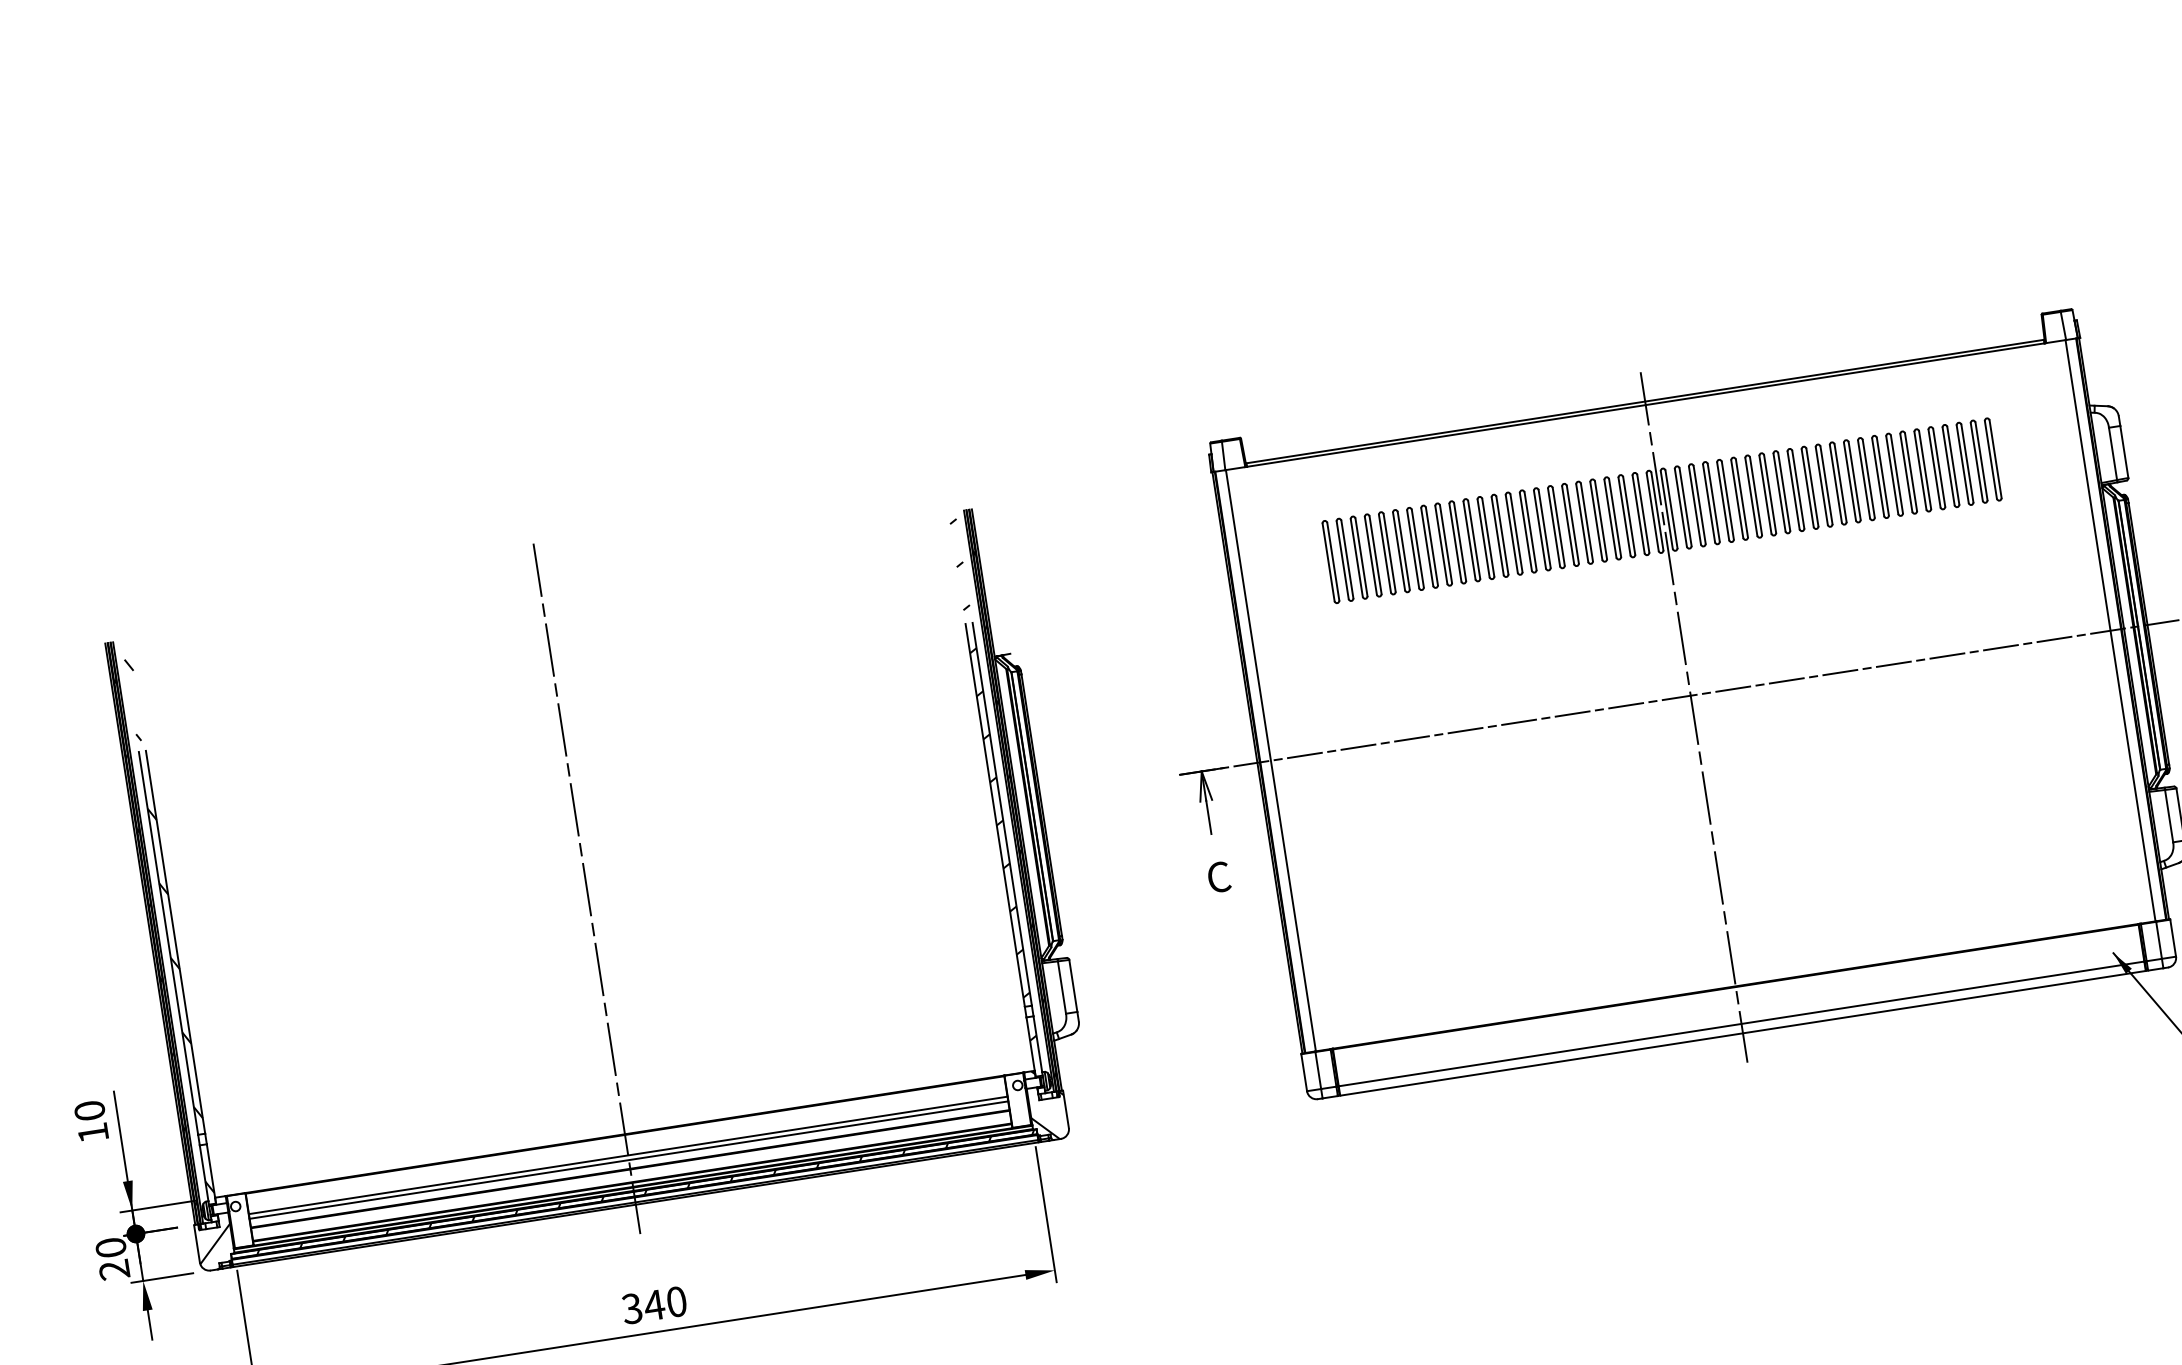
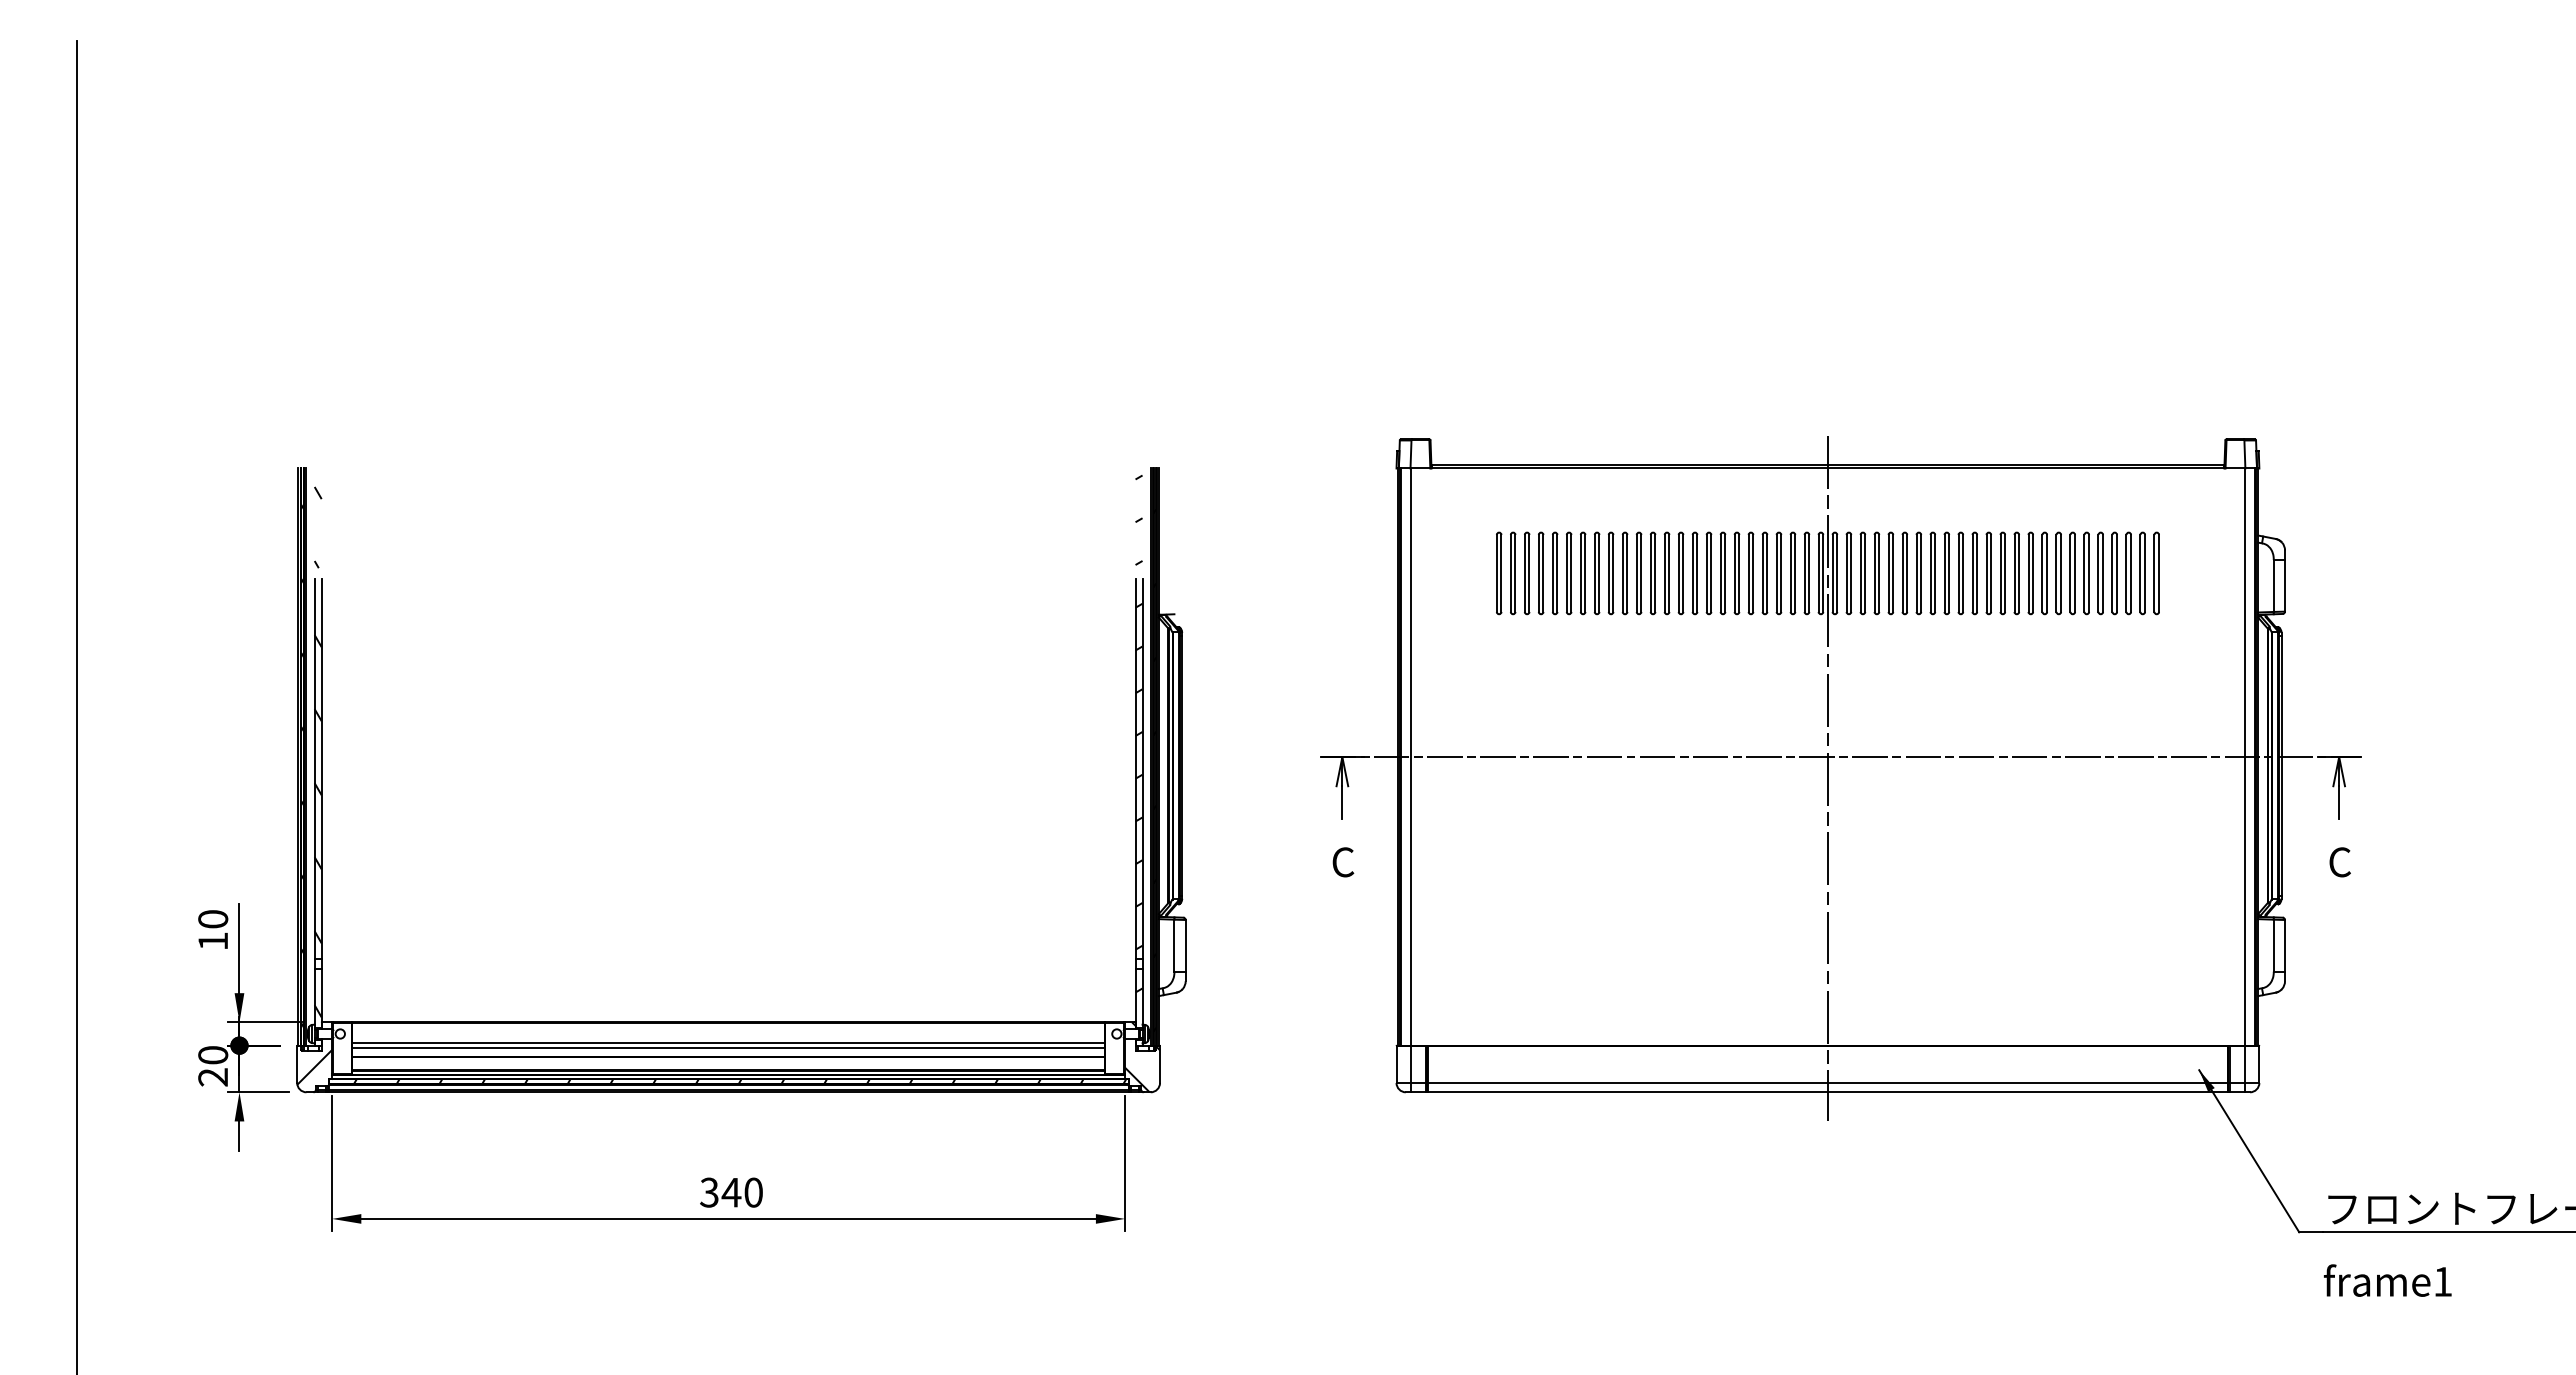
line: (586, 888) -> (728, 778), removed

